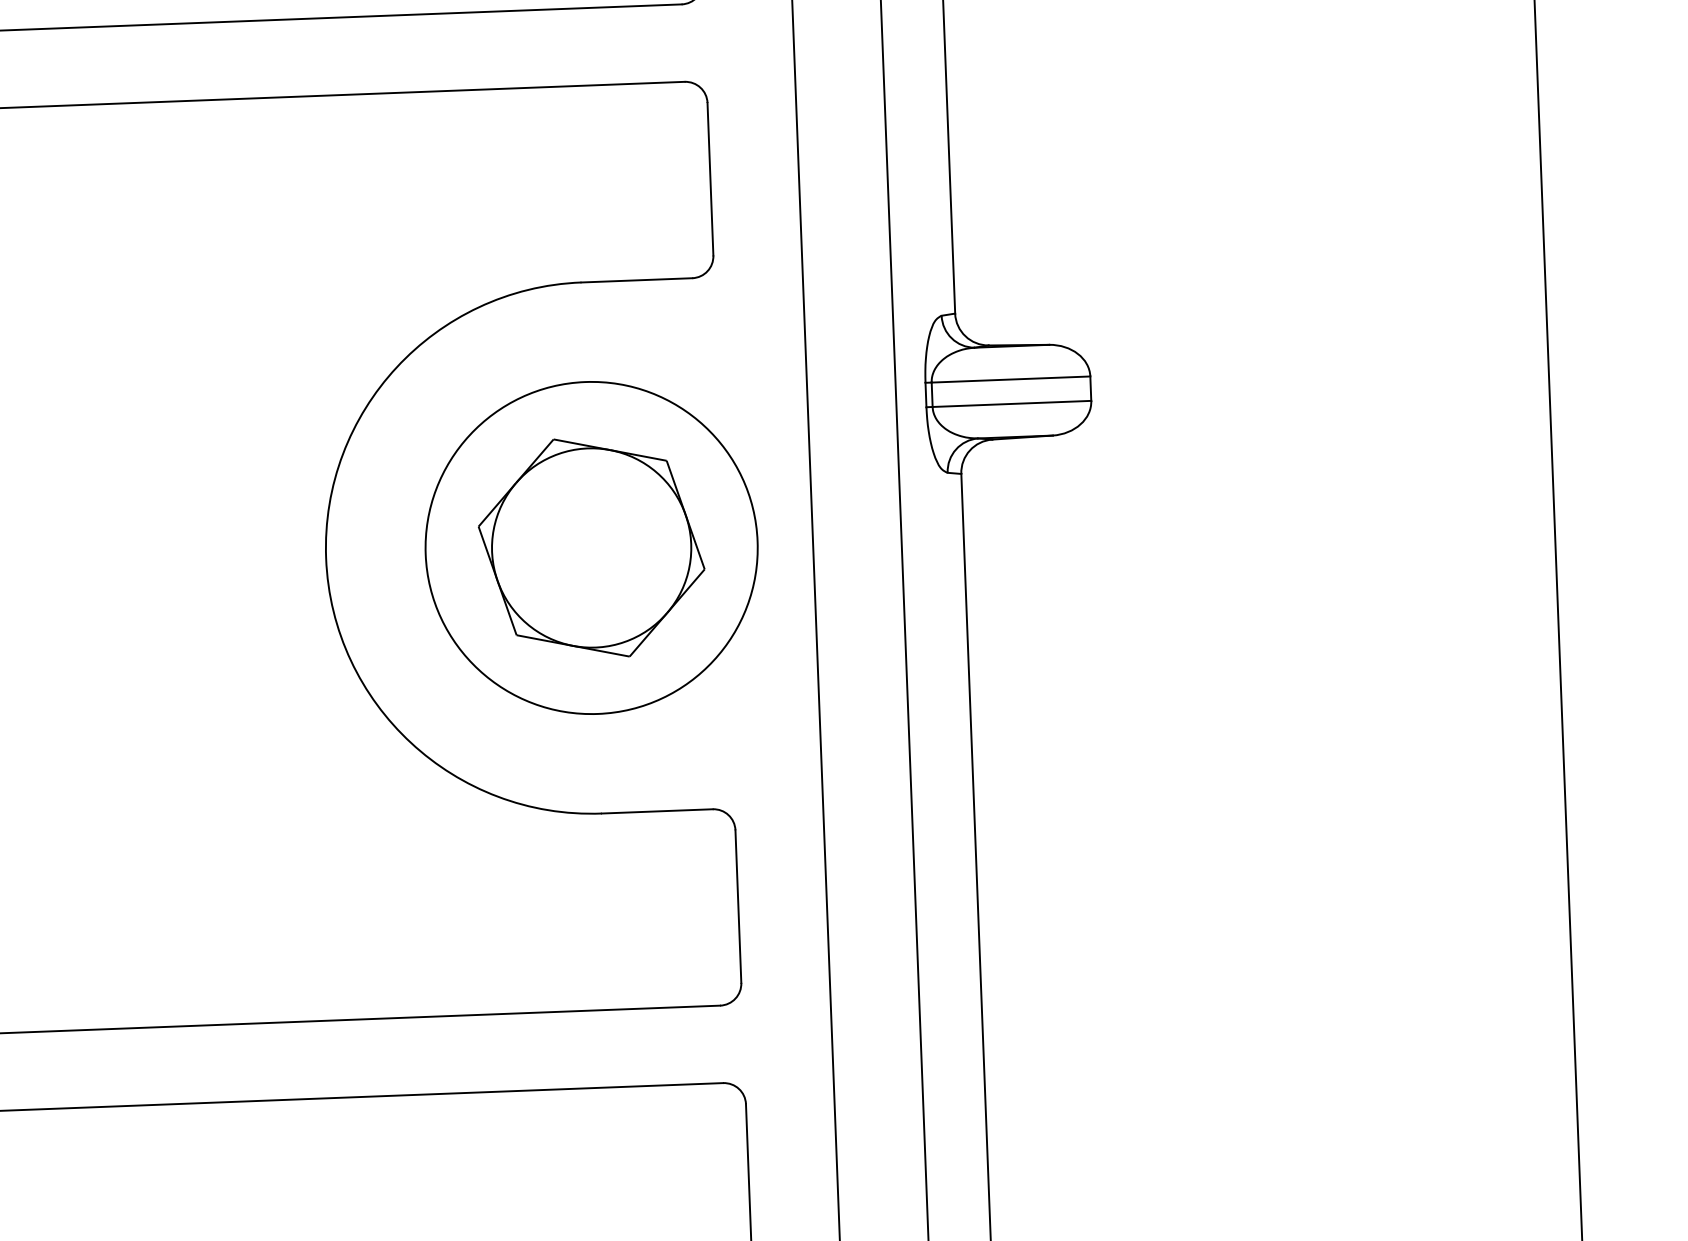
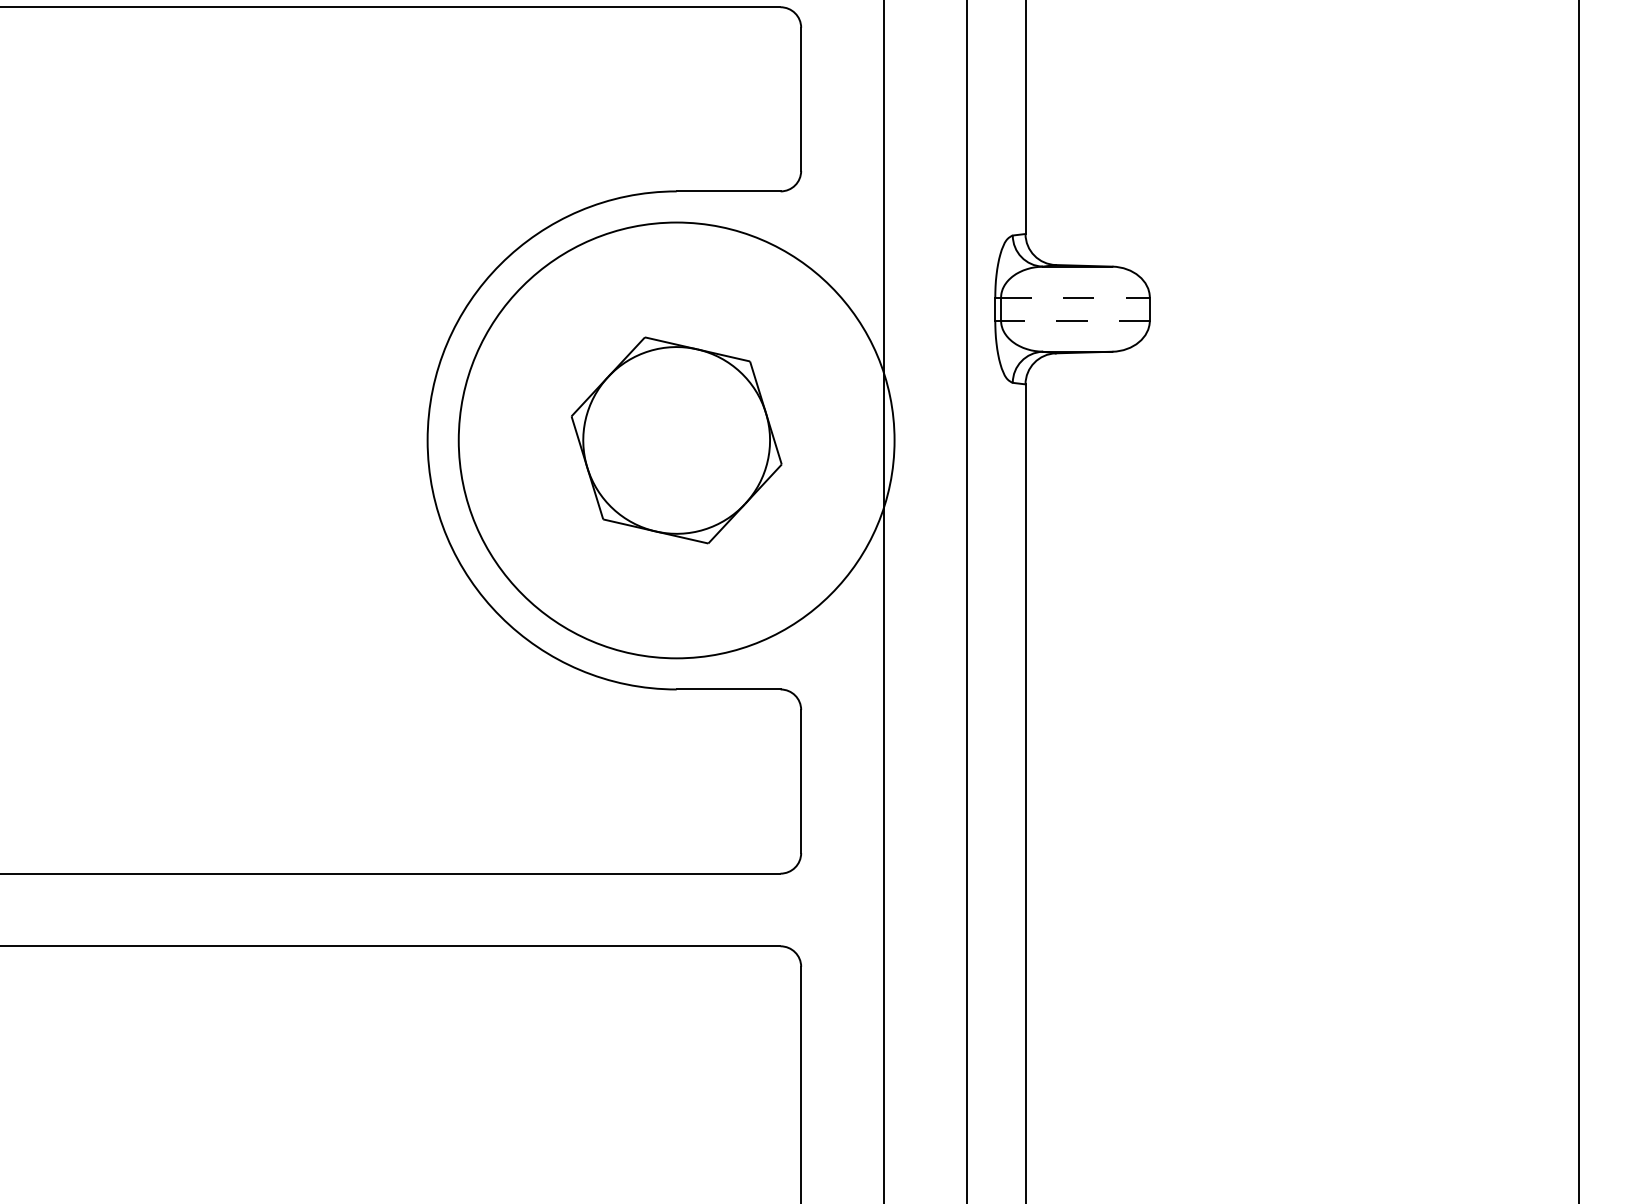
line: (1011, 379) -> (1075, 297), solid -> dashed
line: (1010, 403) -> (1074, 320), solid -> dashed
circle: (591, 548) -> (676, 440), size x1.4

